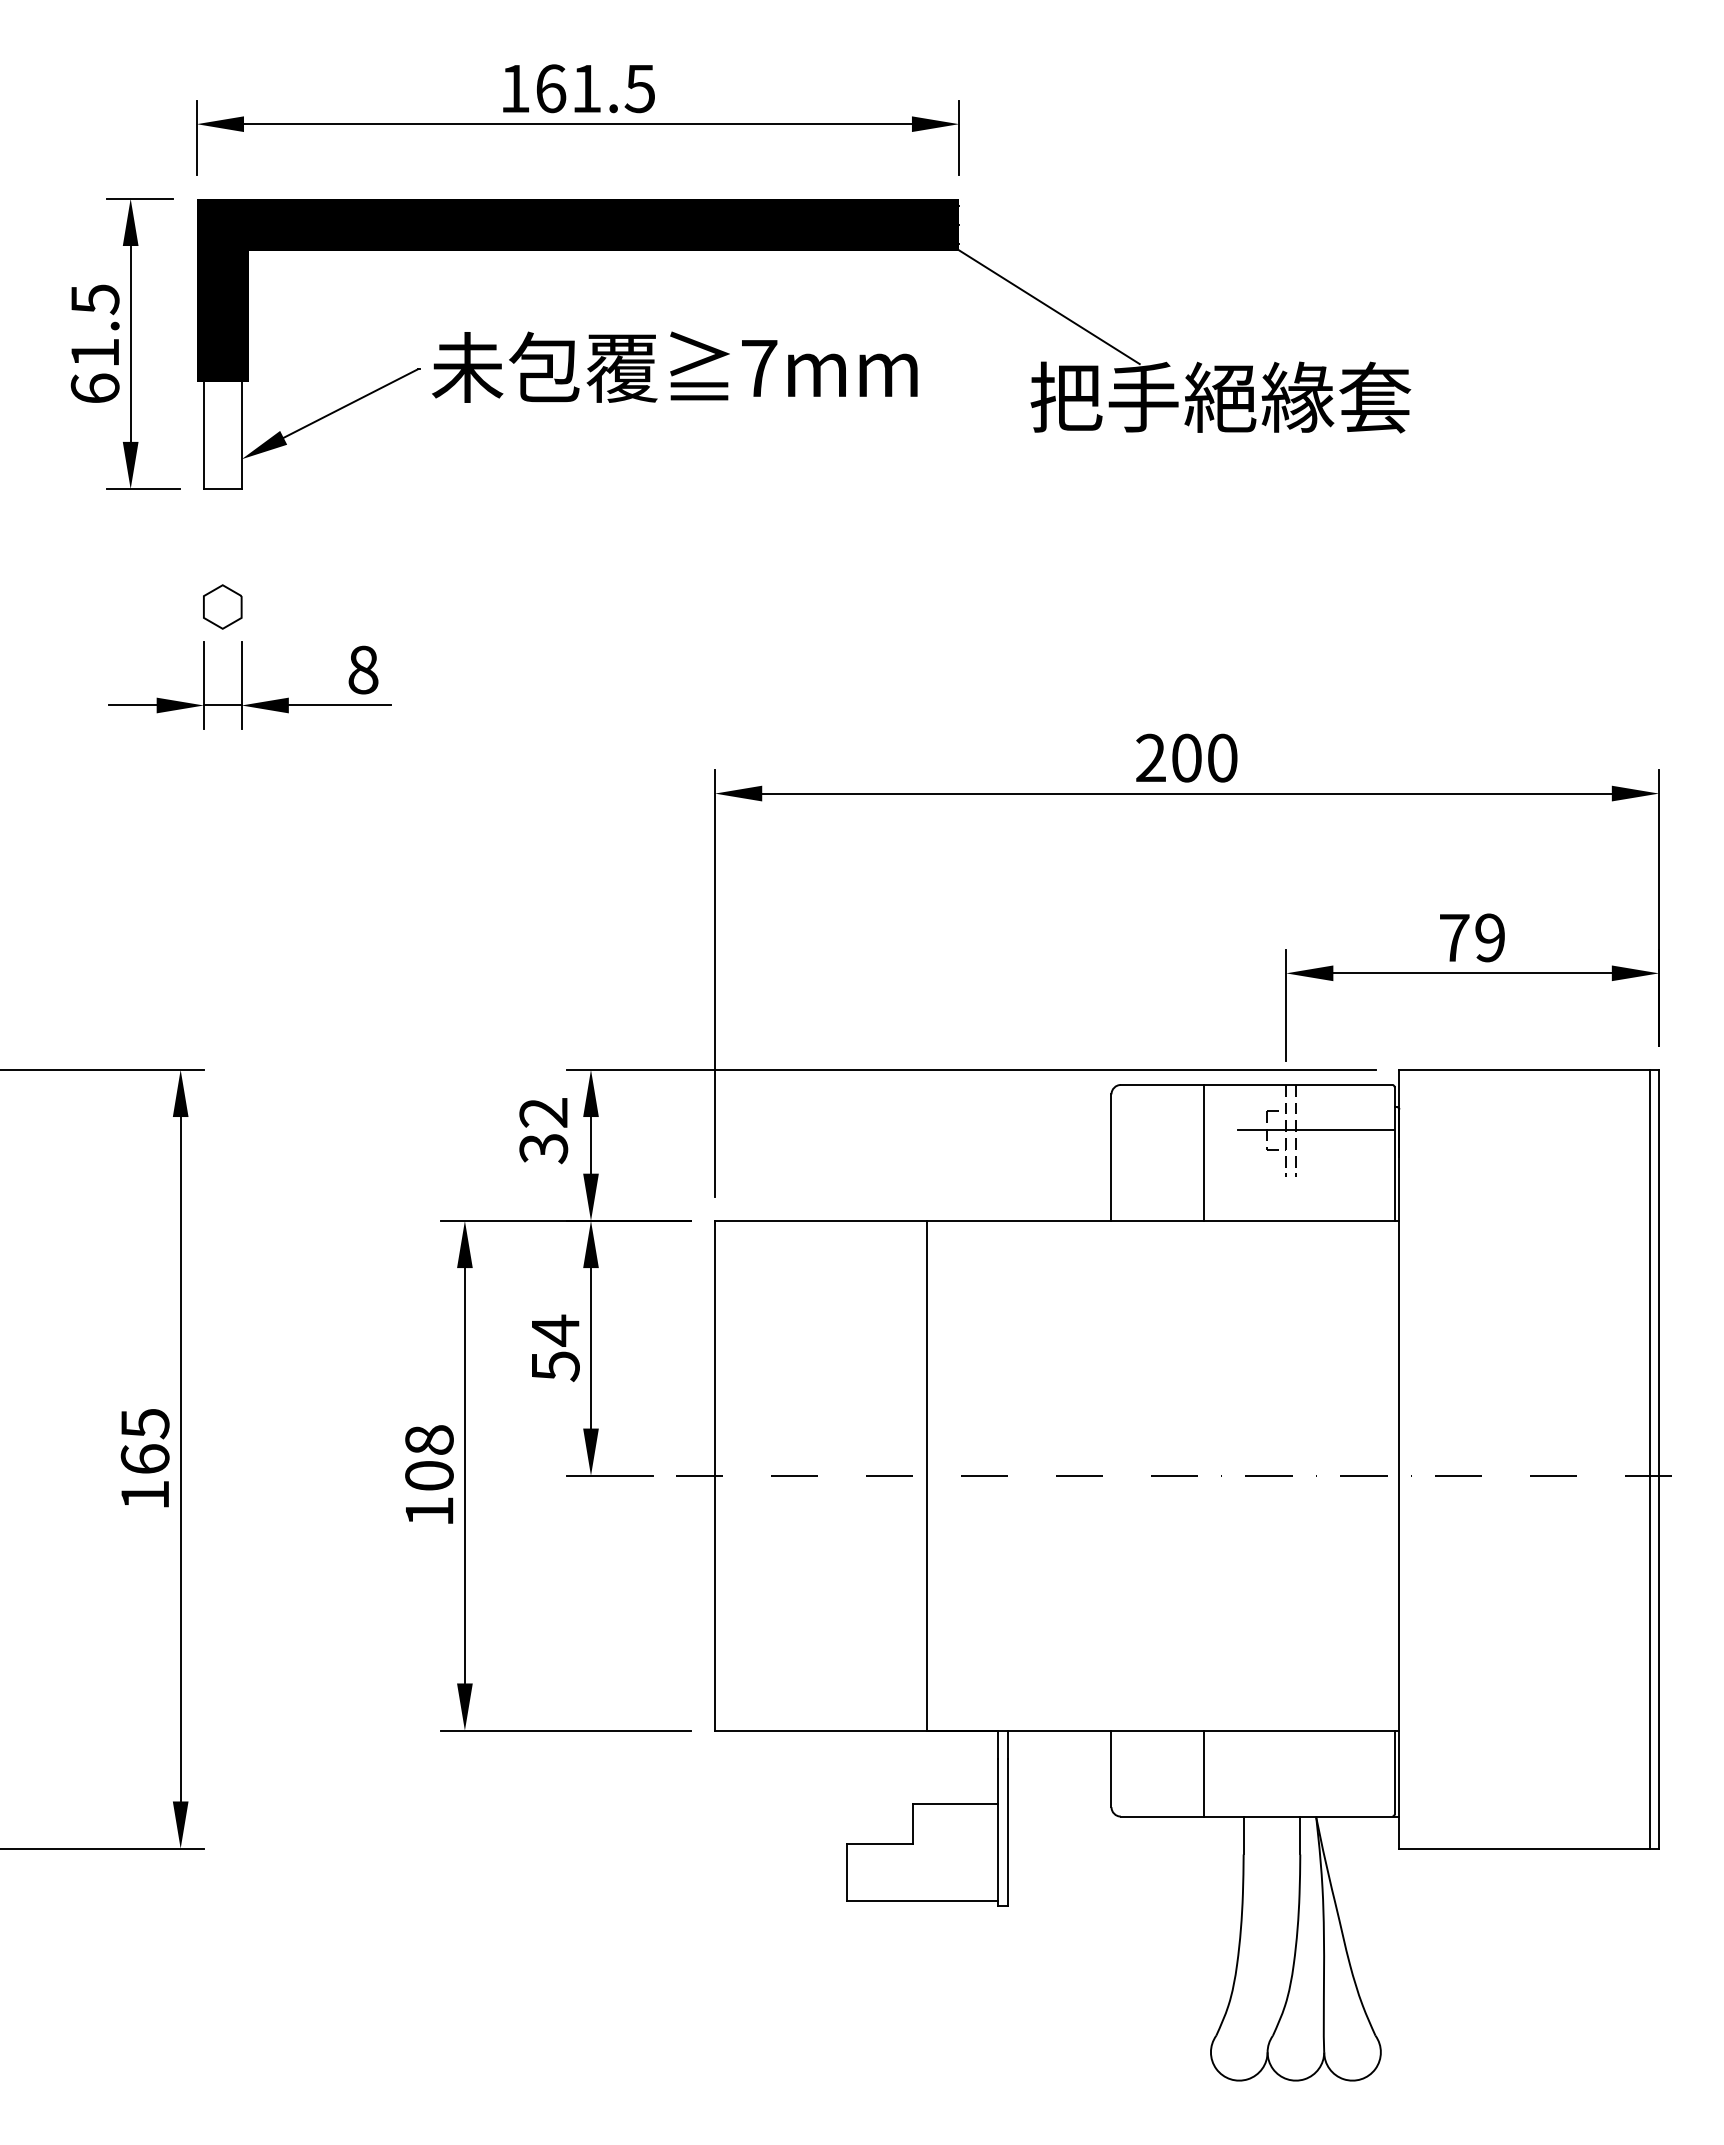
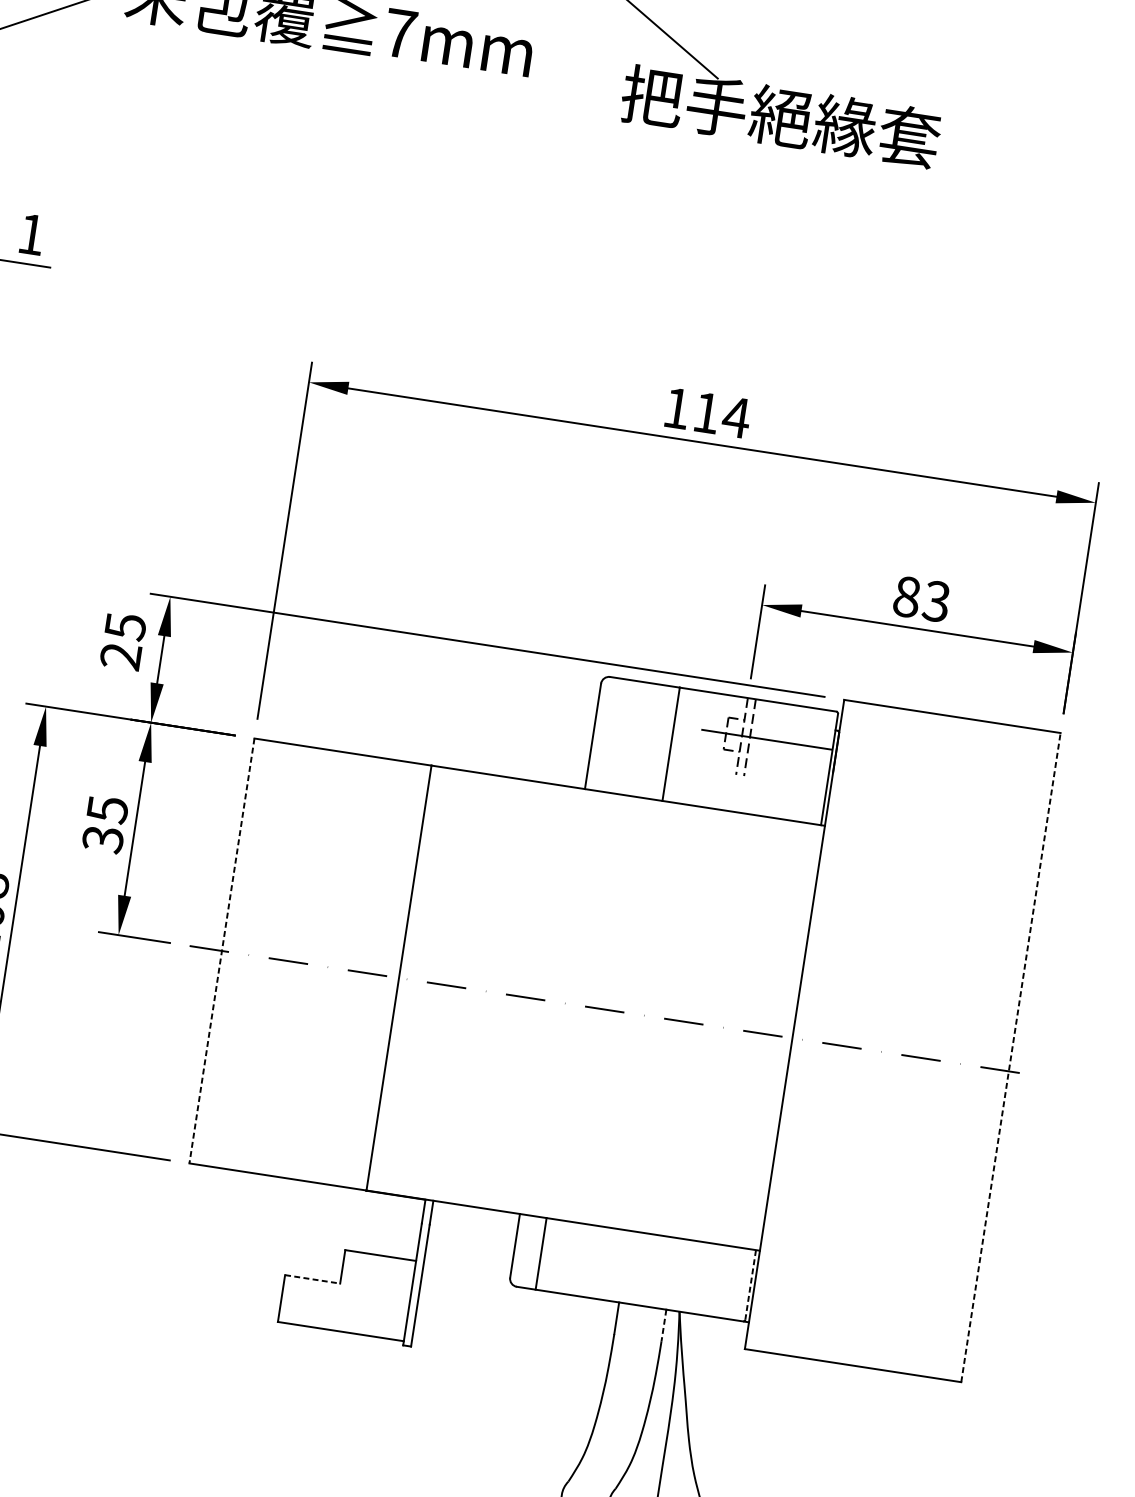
text: (363, 669) -> (31, 234), 8 -> 1
text: (1187, 757) -> (707, 412), 200 -> 114
text: (1471, 937) -> (921, 598), 79 -> 83
text: (543, 1131) -> (122, 642), 32 -> 25
text: (555, 1347) -> (105, 823), 54 -> 35
line: (1649, 1458) -> (1003, 1055), removed
line: (1659, 1458) -> (1011, 1057), solid -> dashed
line: (714, 1475) -> (221, 950), solid -> dashed
line: (1394, 1772) -> (750, 1284), solid -> dashed
line: (1204, 1773) -> (541, 1253), moved
line: (1300, 1835) -> (664, 1325), solid -> dashed
line: (880, 1844) -> (312, 1279), solid -> dashed

